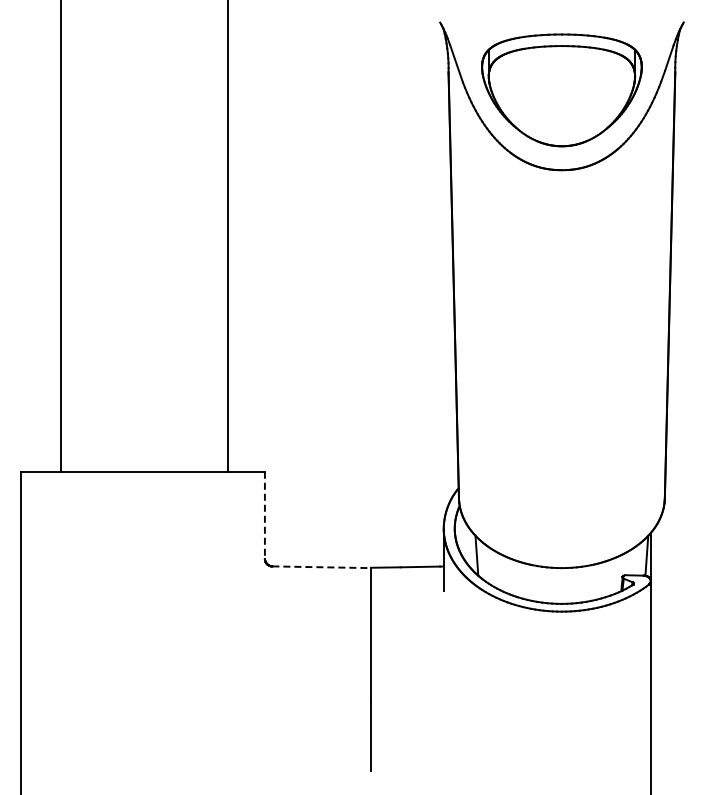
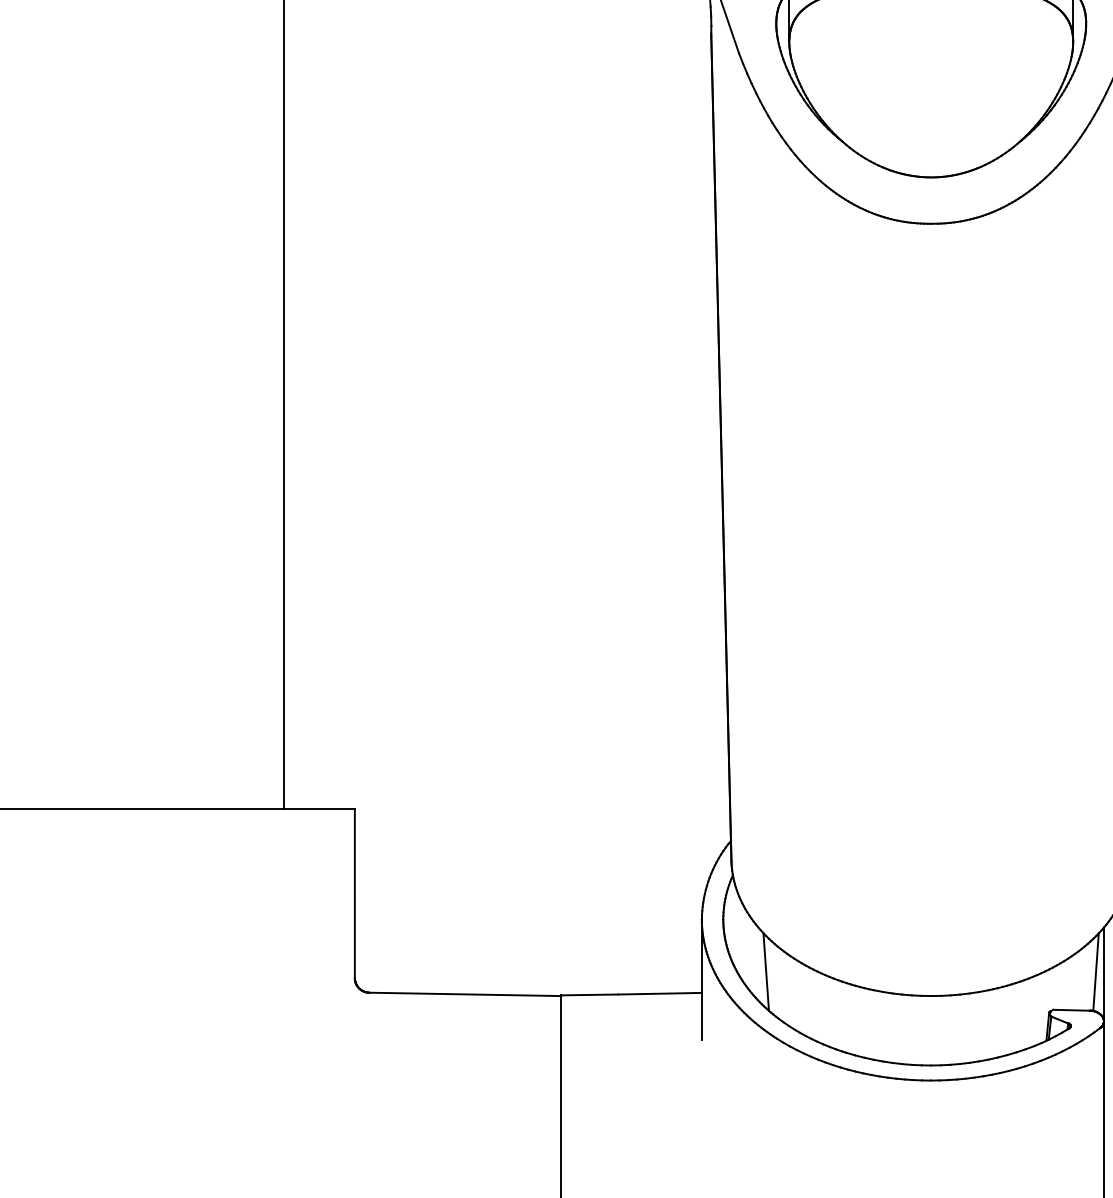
line: (264, 515) -> (354, 893), dashed -> solid
line: (322, 567) -> (466, 994), dashed -> solid

